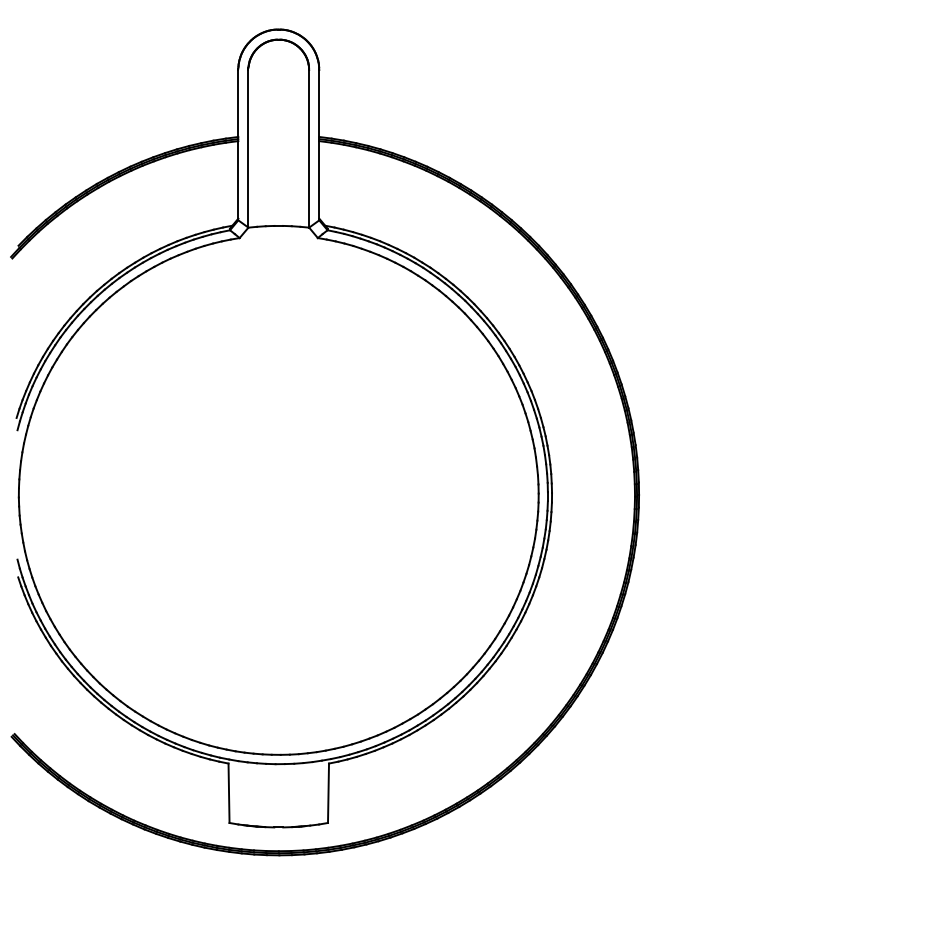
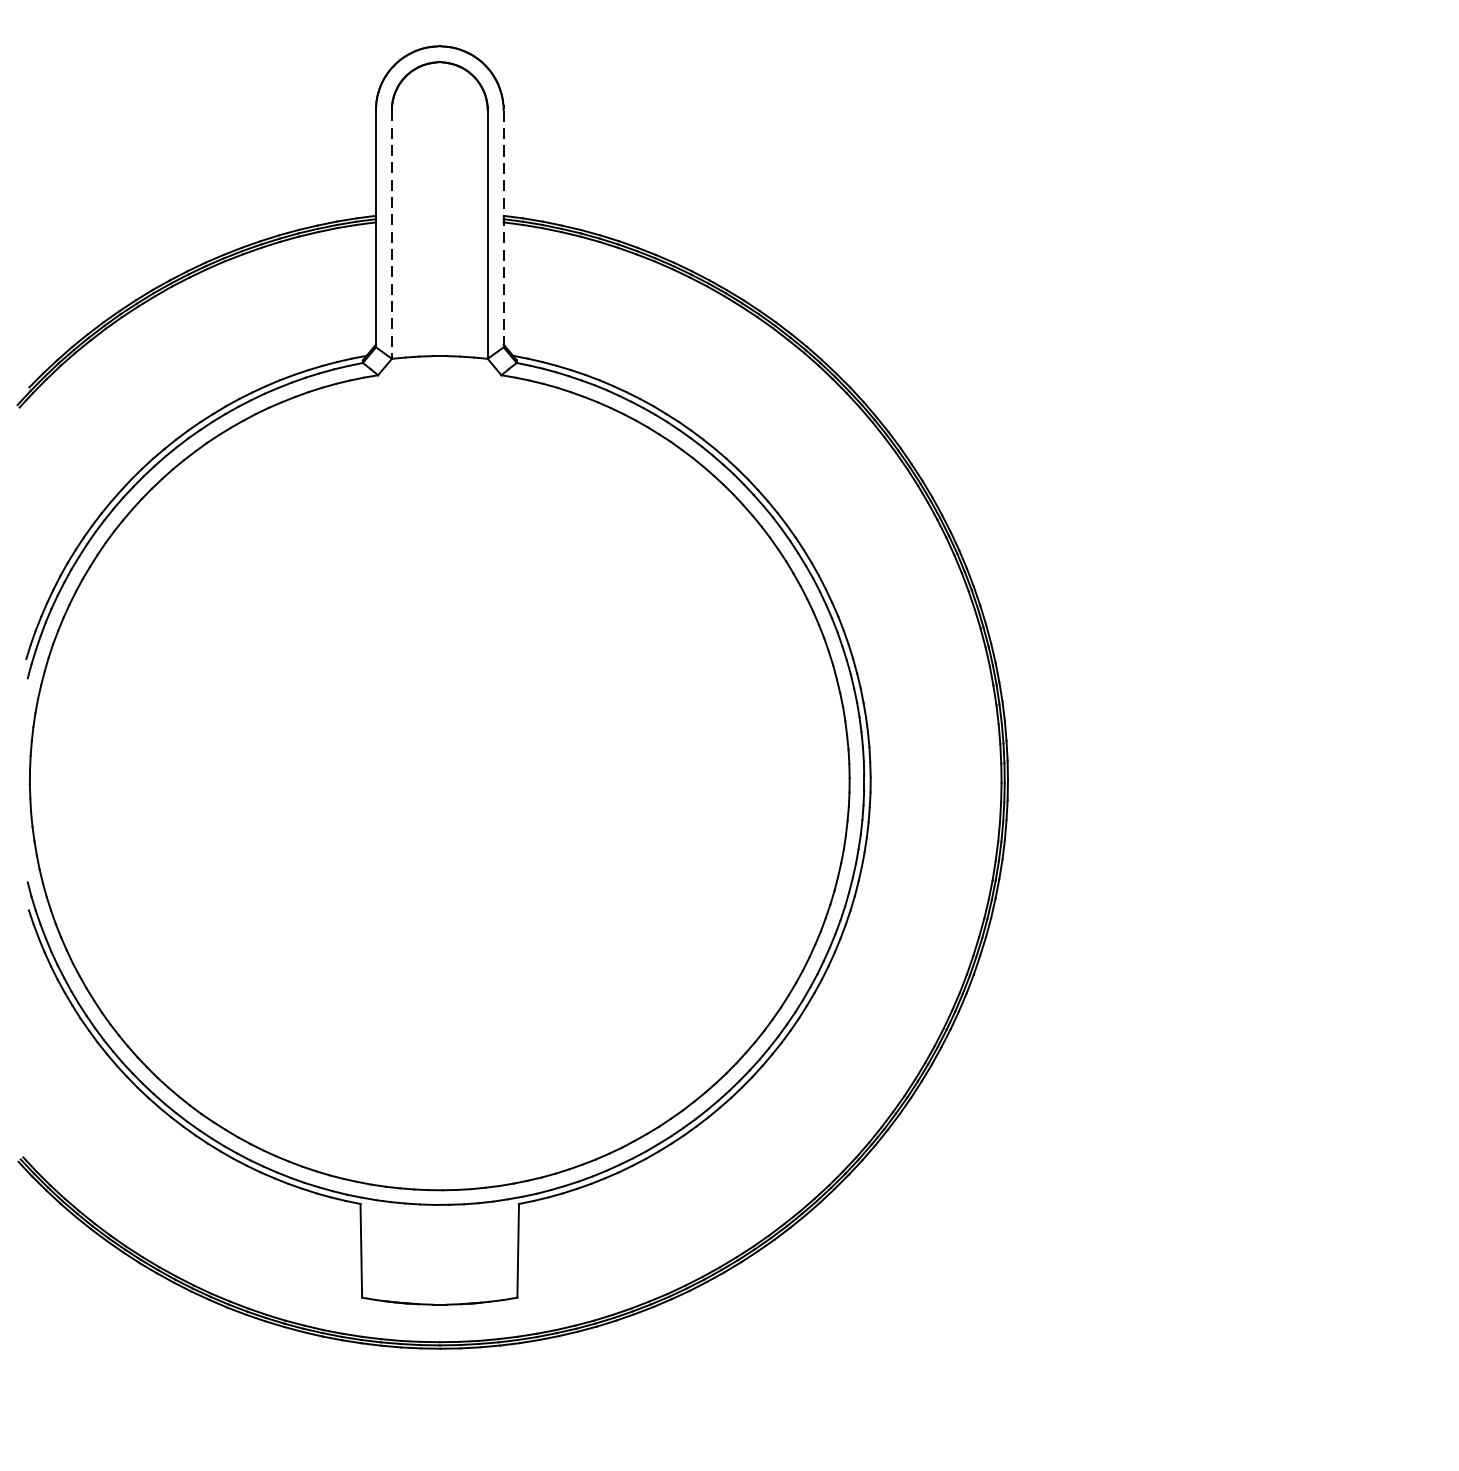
line: (319, 144) -> (503, 227), solid -> dashed
line: (248, 148) -> (392, 234), solid -> dashed

